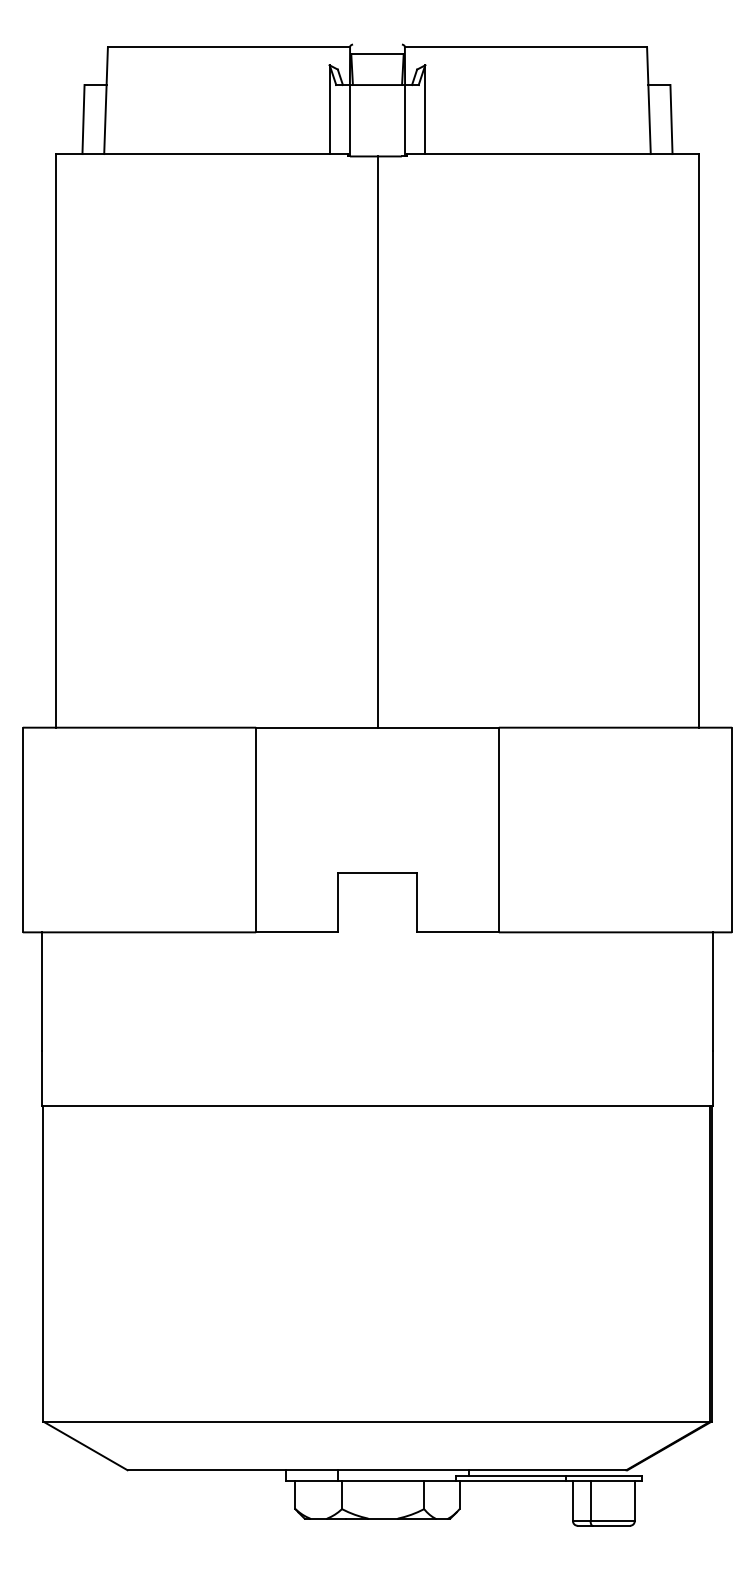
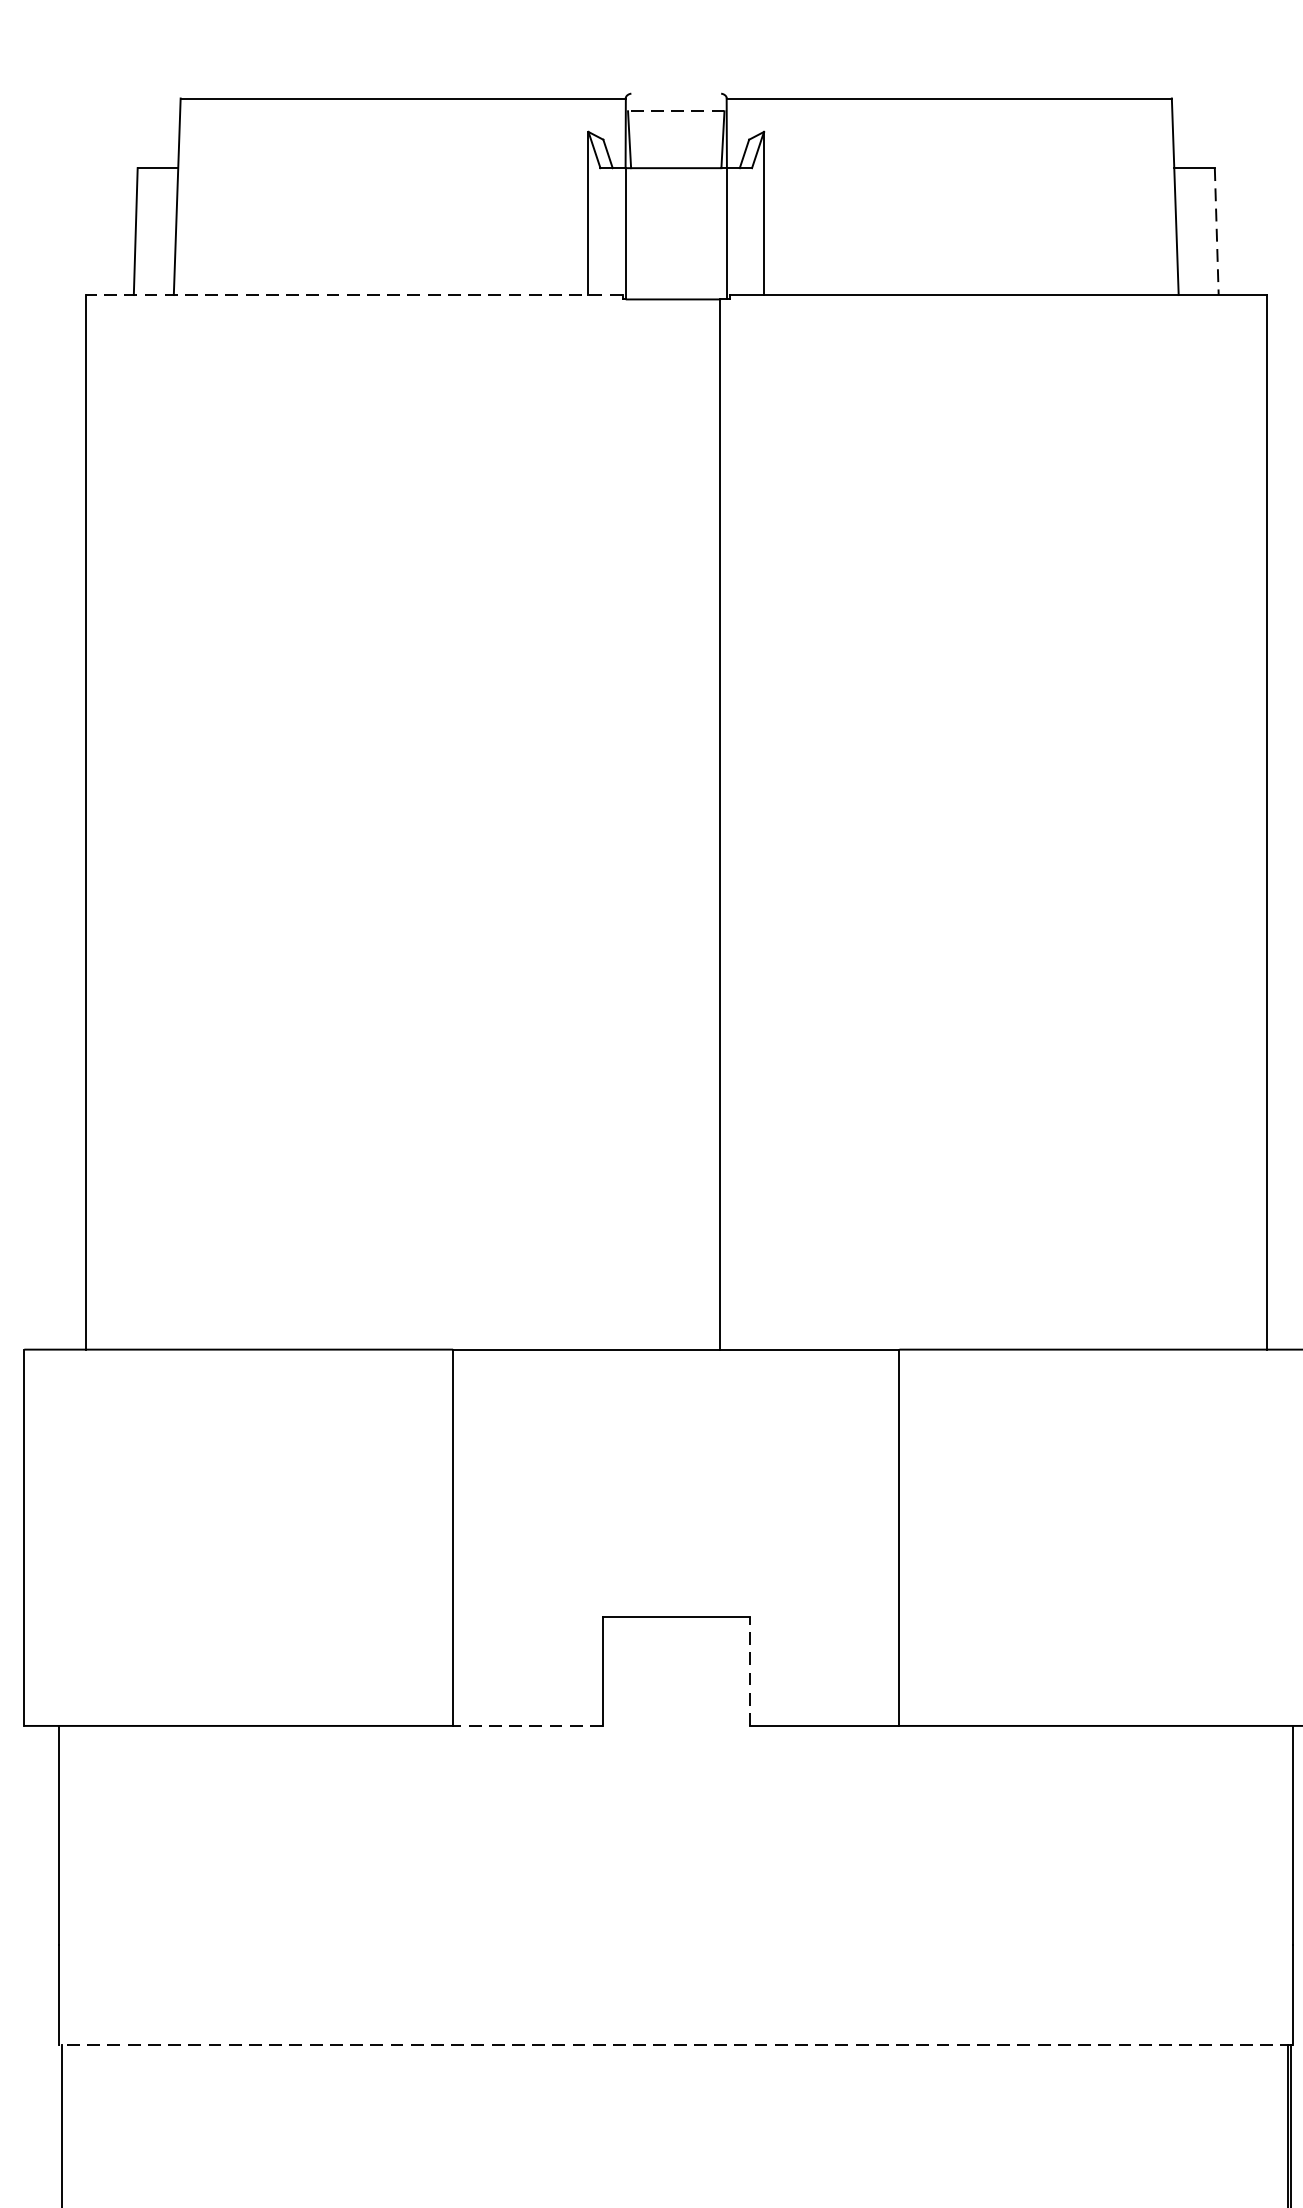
line: (377, 54) -> (676, 111), solid -> dashed
line: (671, 119) -> (1216, 231), solid -> dashed
line: (201, 154) -> (352, 295), solid -> dashed
line: (377, 441) -> (720, 823), moved
line: (417, 902) -> (749, 1671), solid -> dashed
line: (296, 932) -> (527, 1726), solid -> dashed
line: (377, 1106) -> (676, 2046), solid -> dashed

